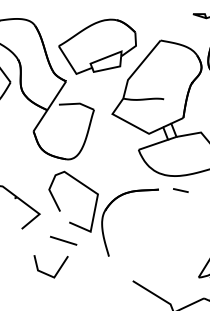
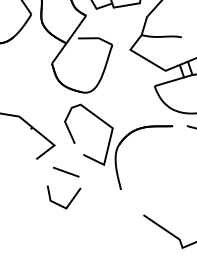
line: (63, 240) -> (66, 171), moved

